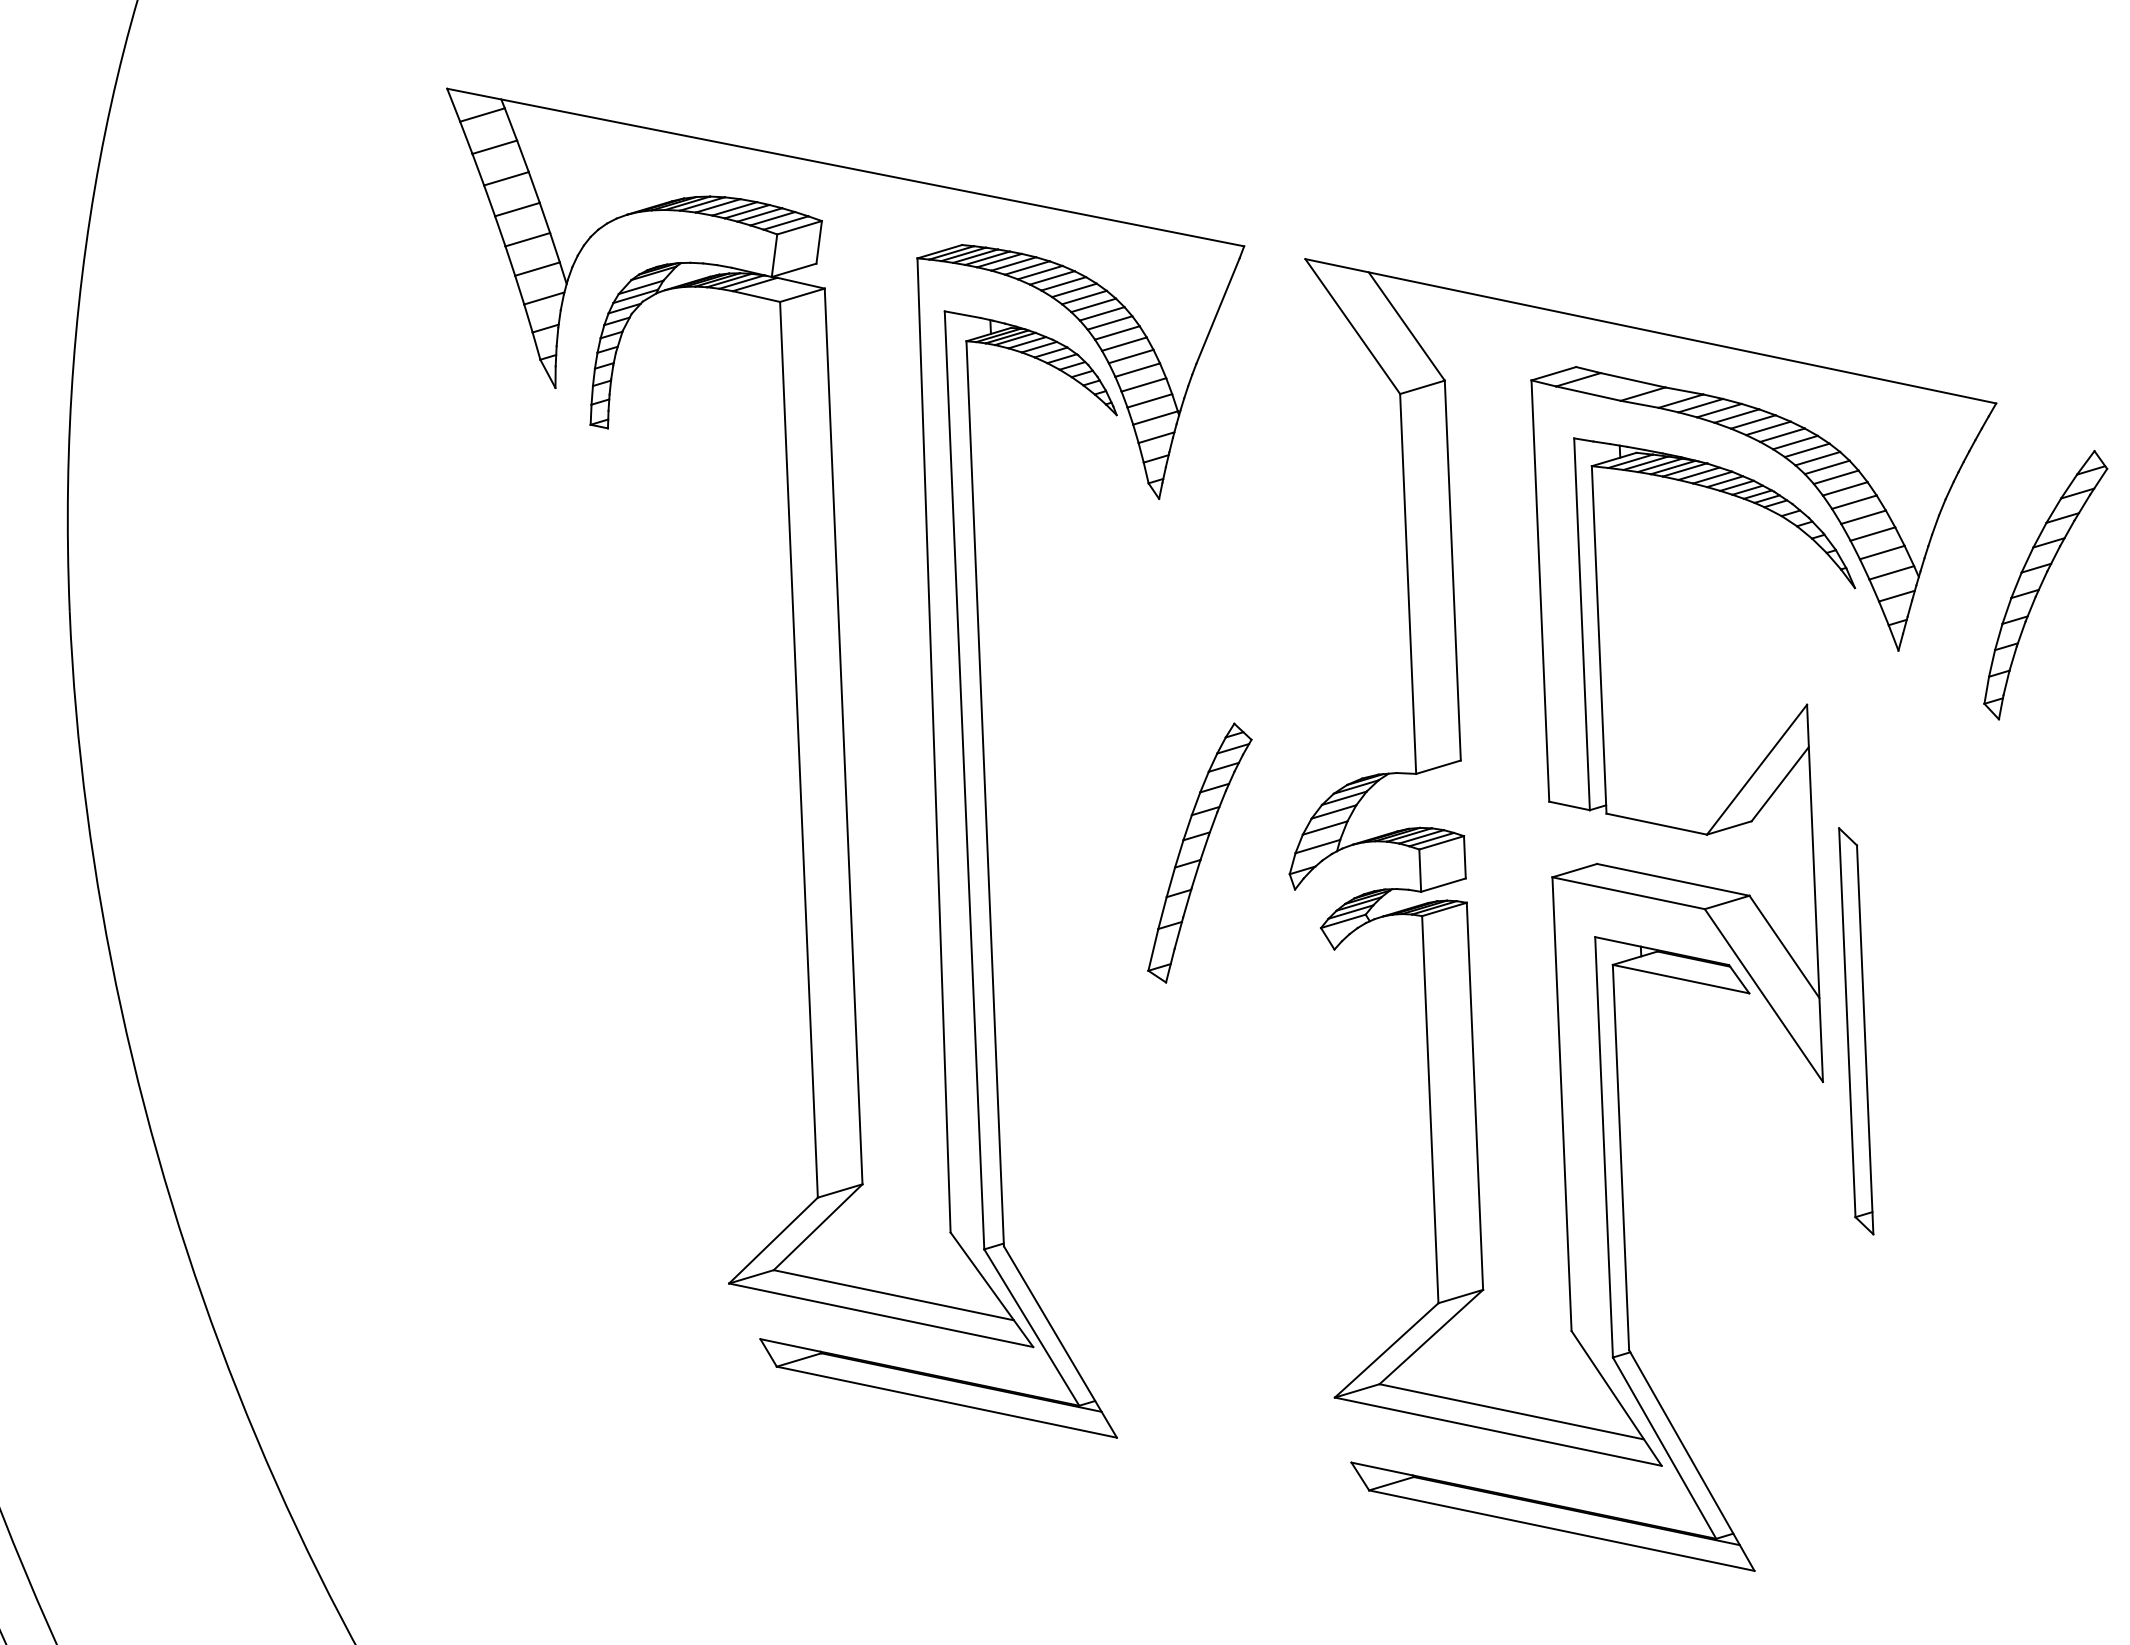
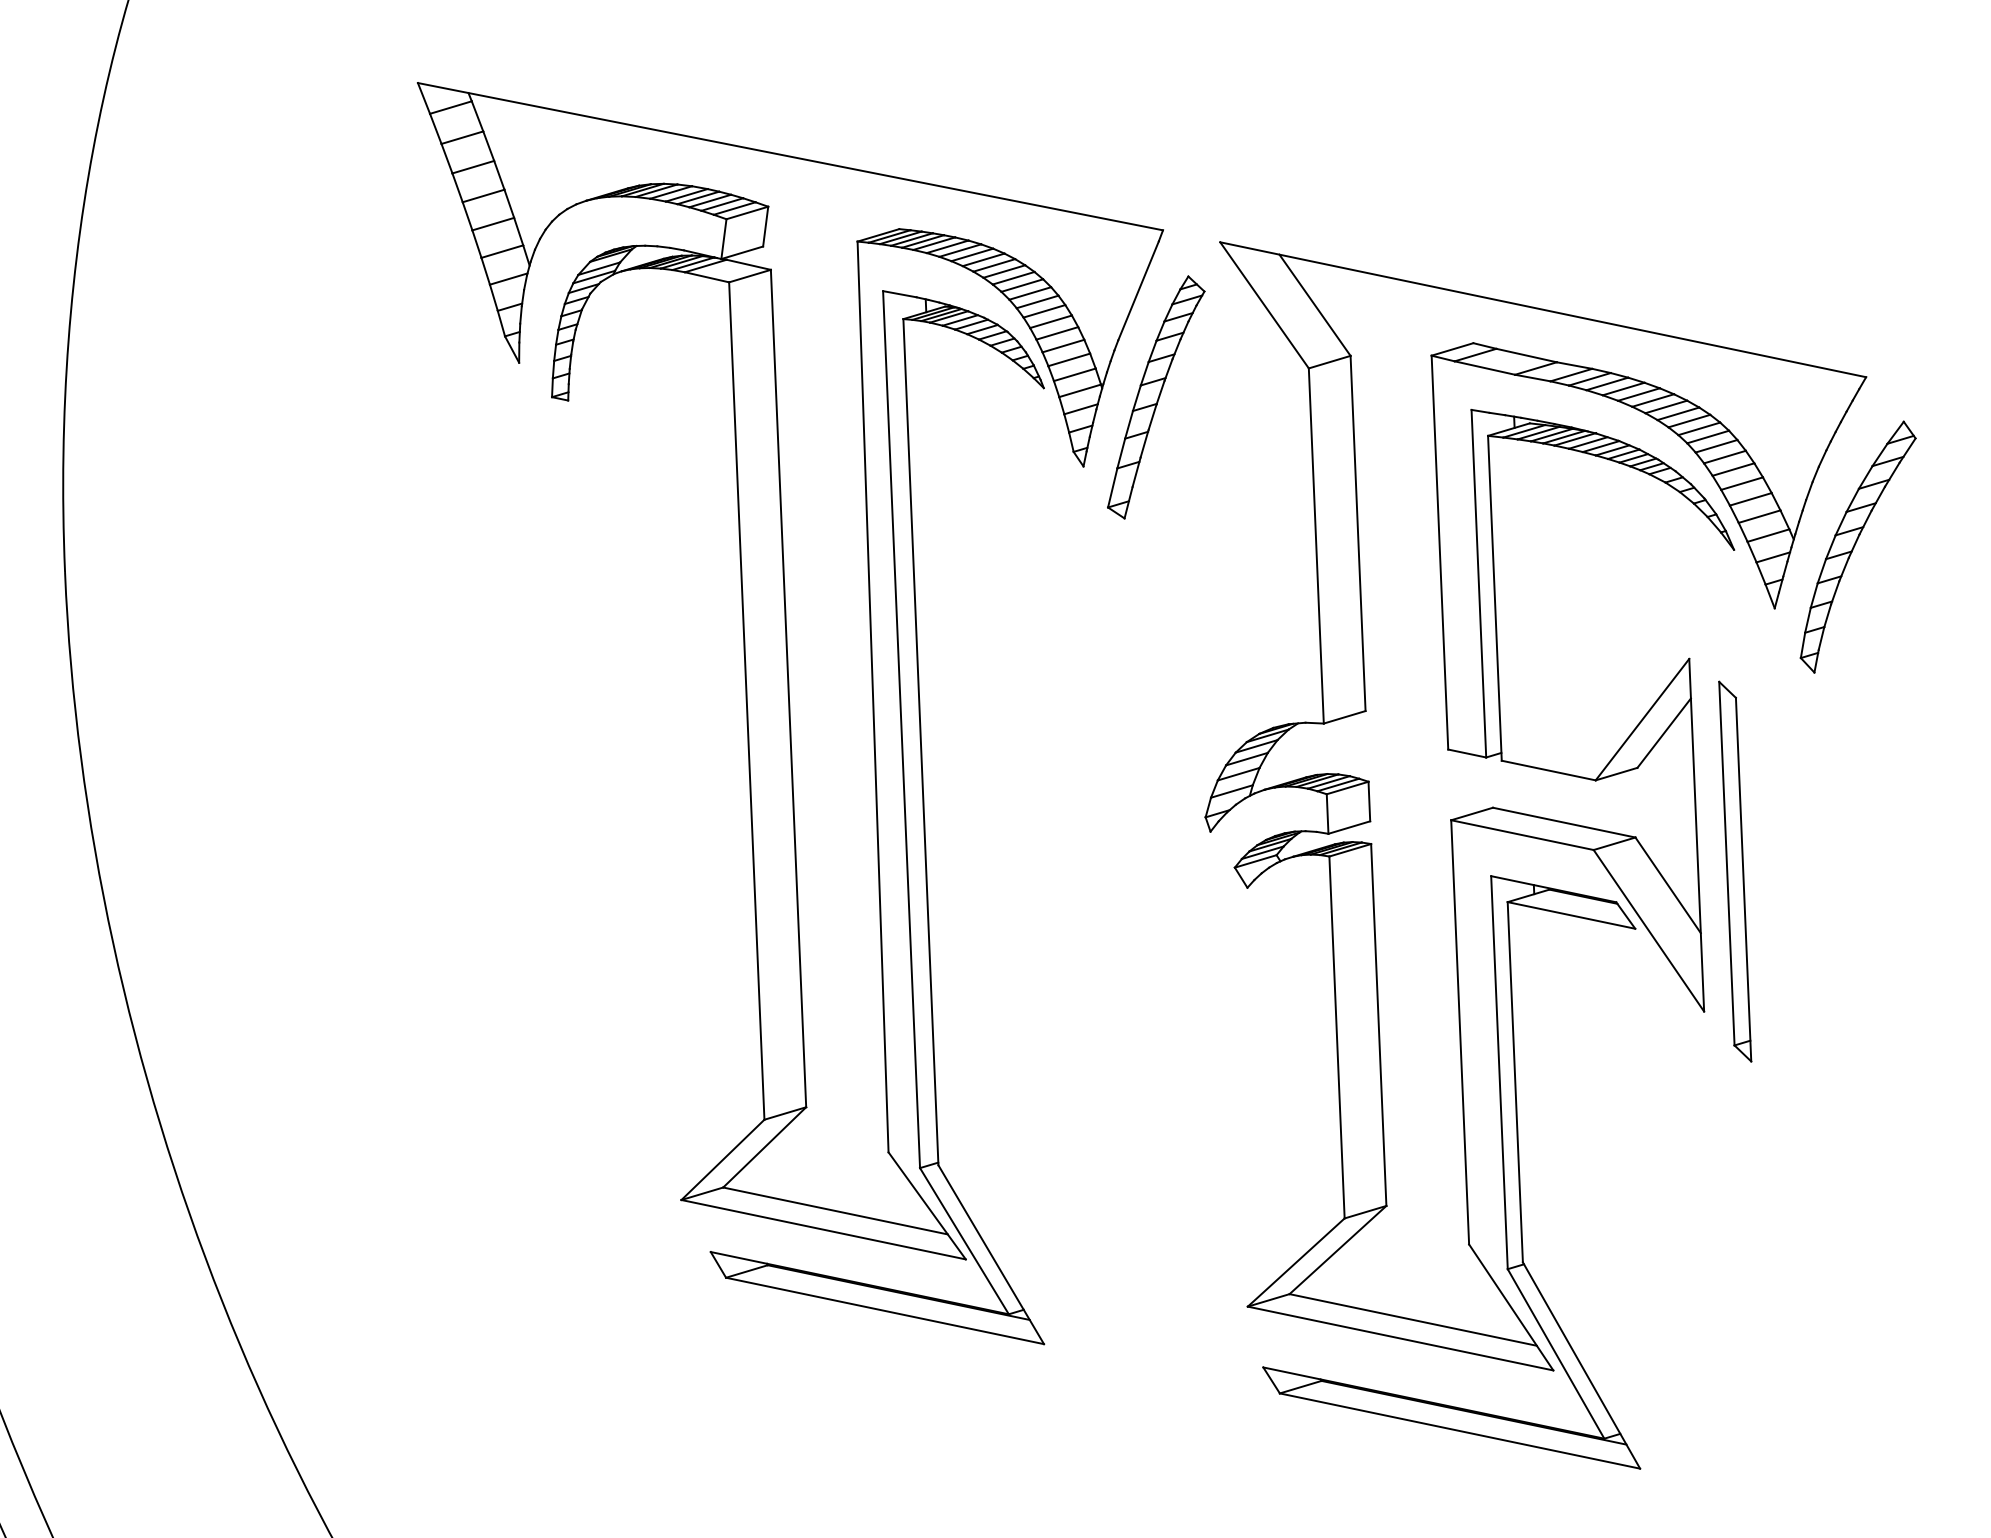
part: (2045, 584) -> (1857, 546), moved
part: (1199, 852) -> (1155, 396), moved
part: (1856, 1031) -> (1735, 871), moved

